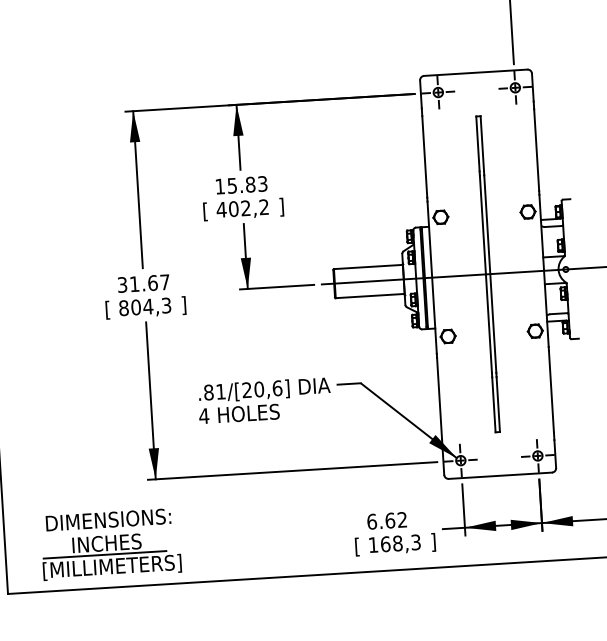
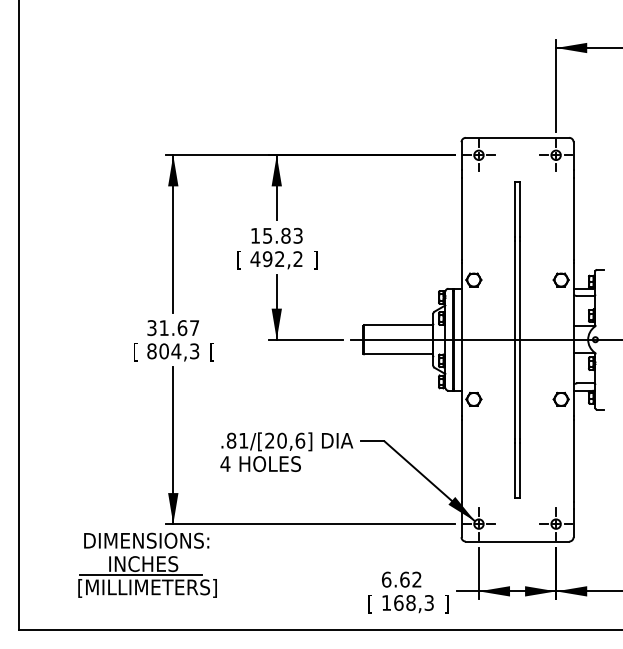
text: (233, 209) -> (267, 259), 402,2 -> 492,2
text: (183, 304) -> (211, 351), ] -> [
part: (110, 543) -> (147, 564), moved

